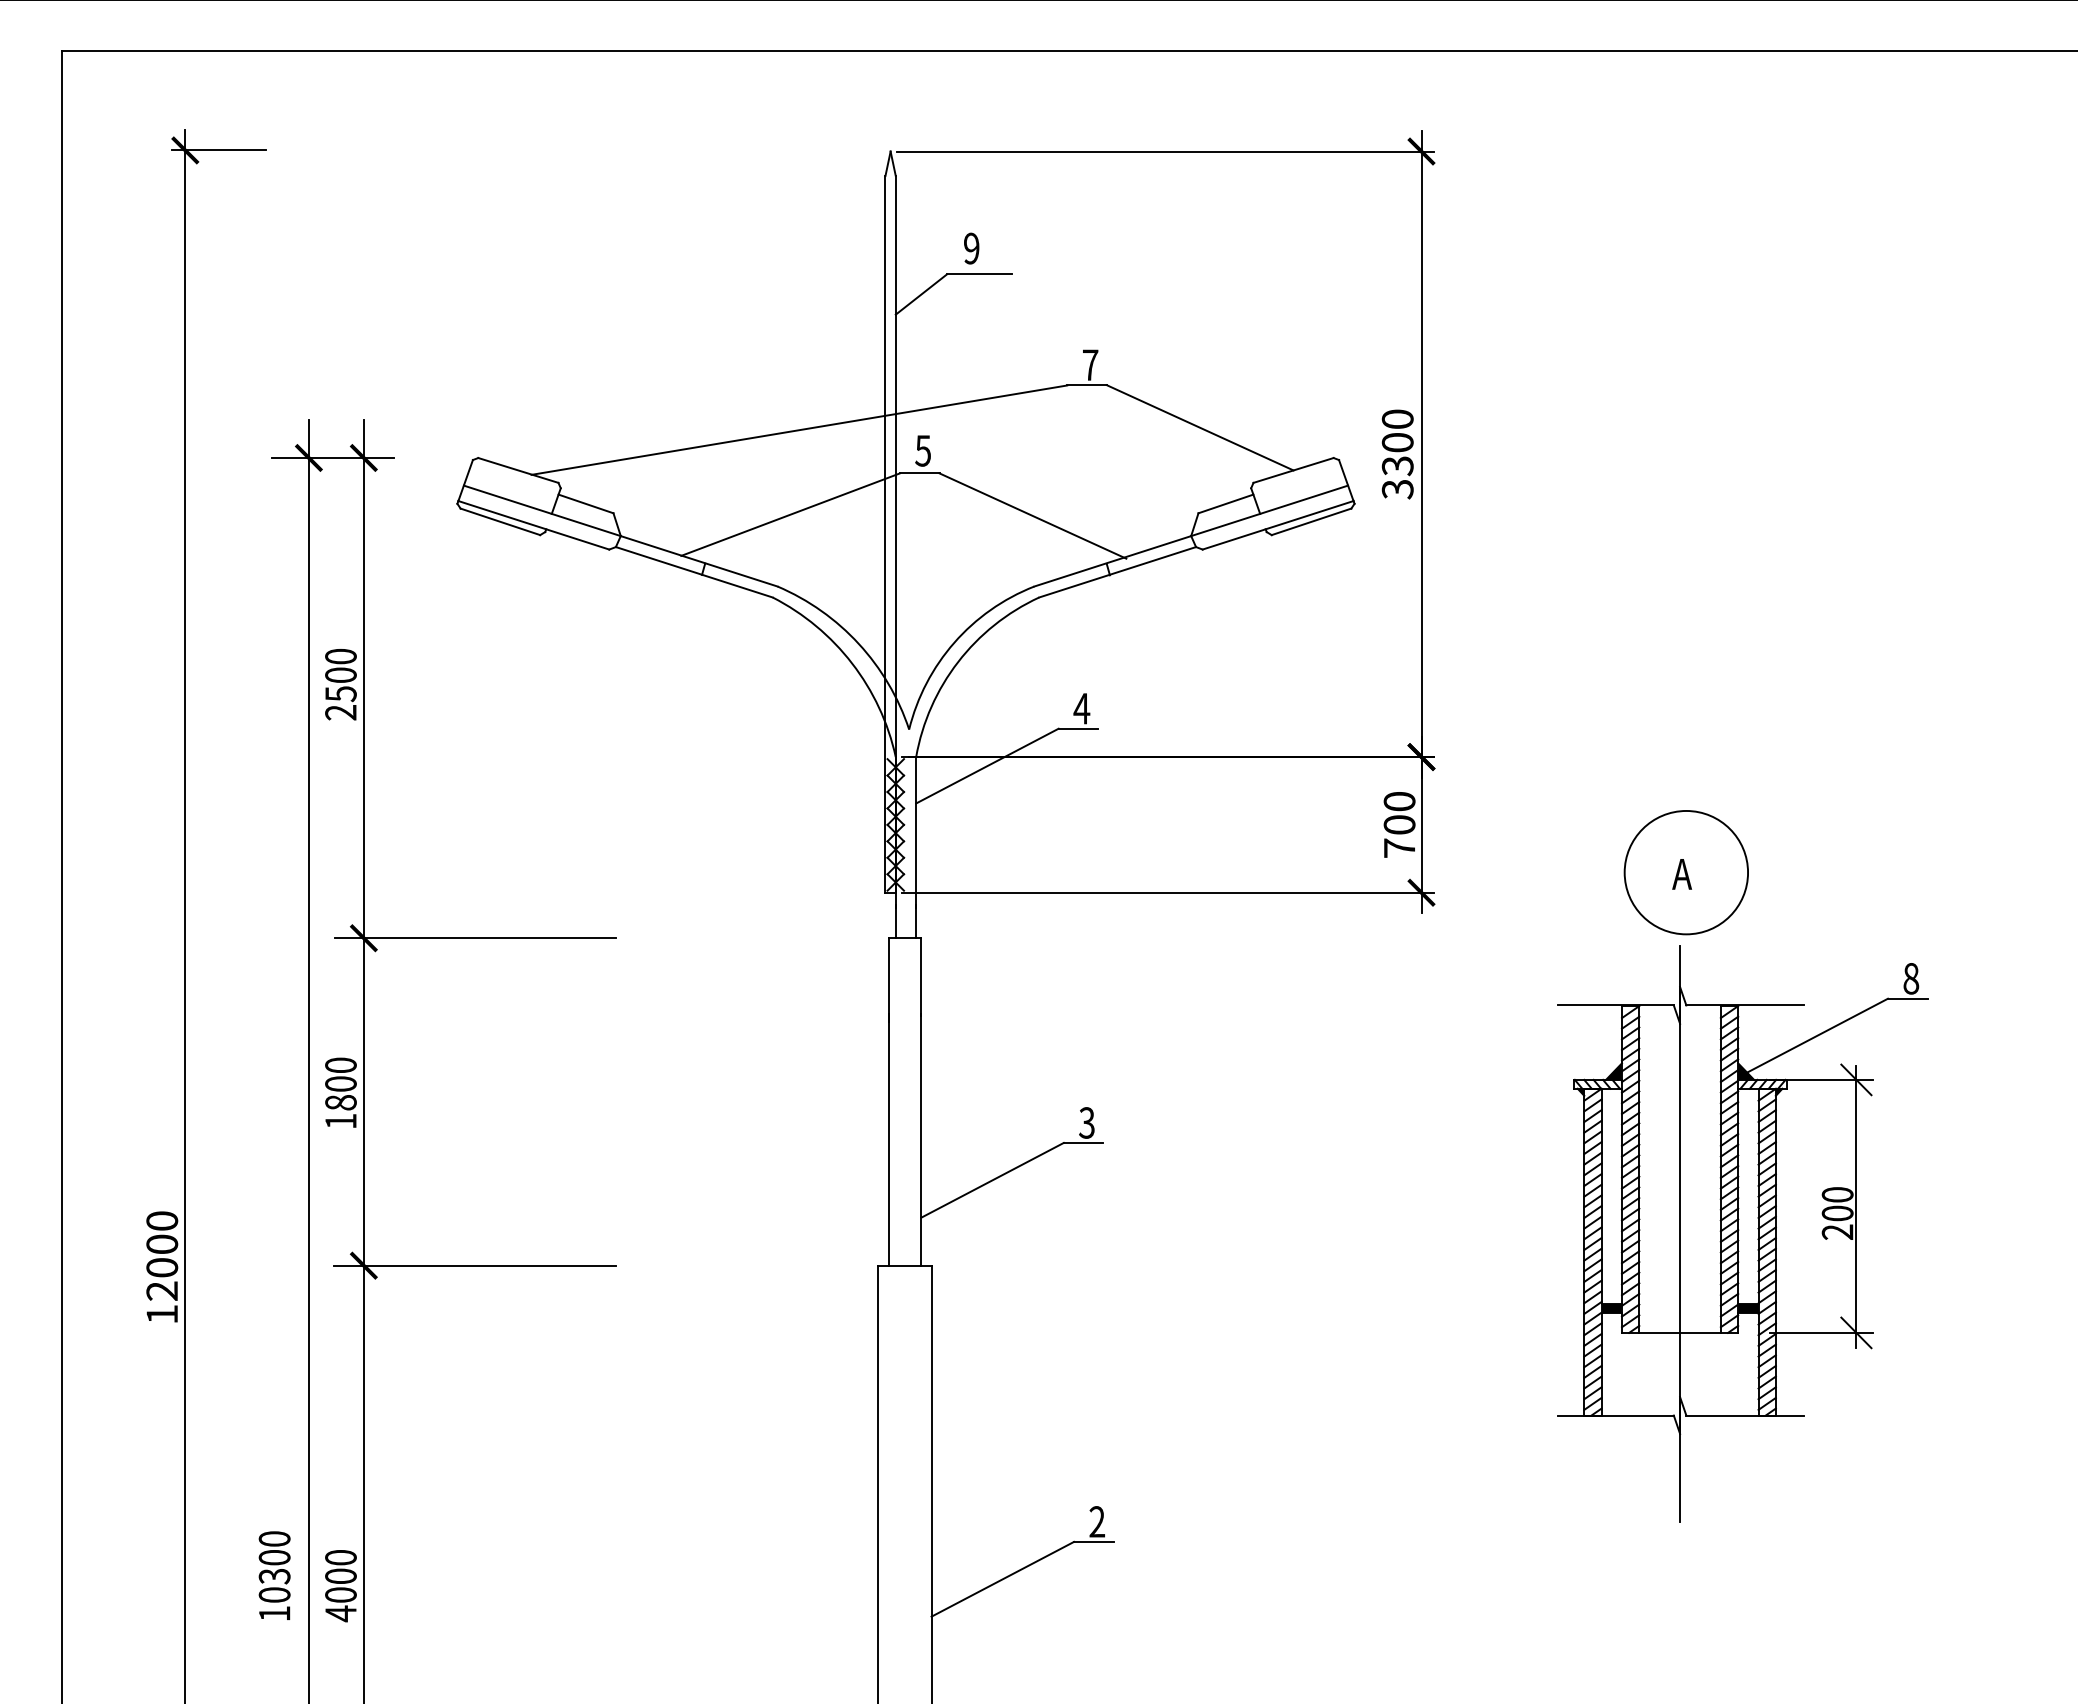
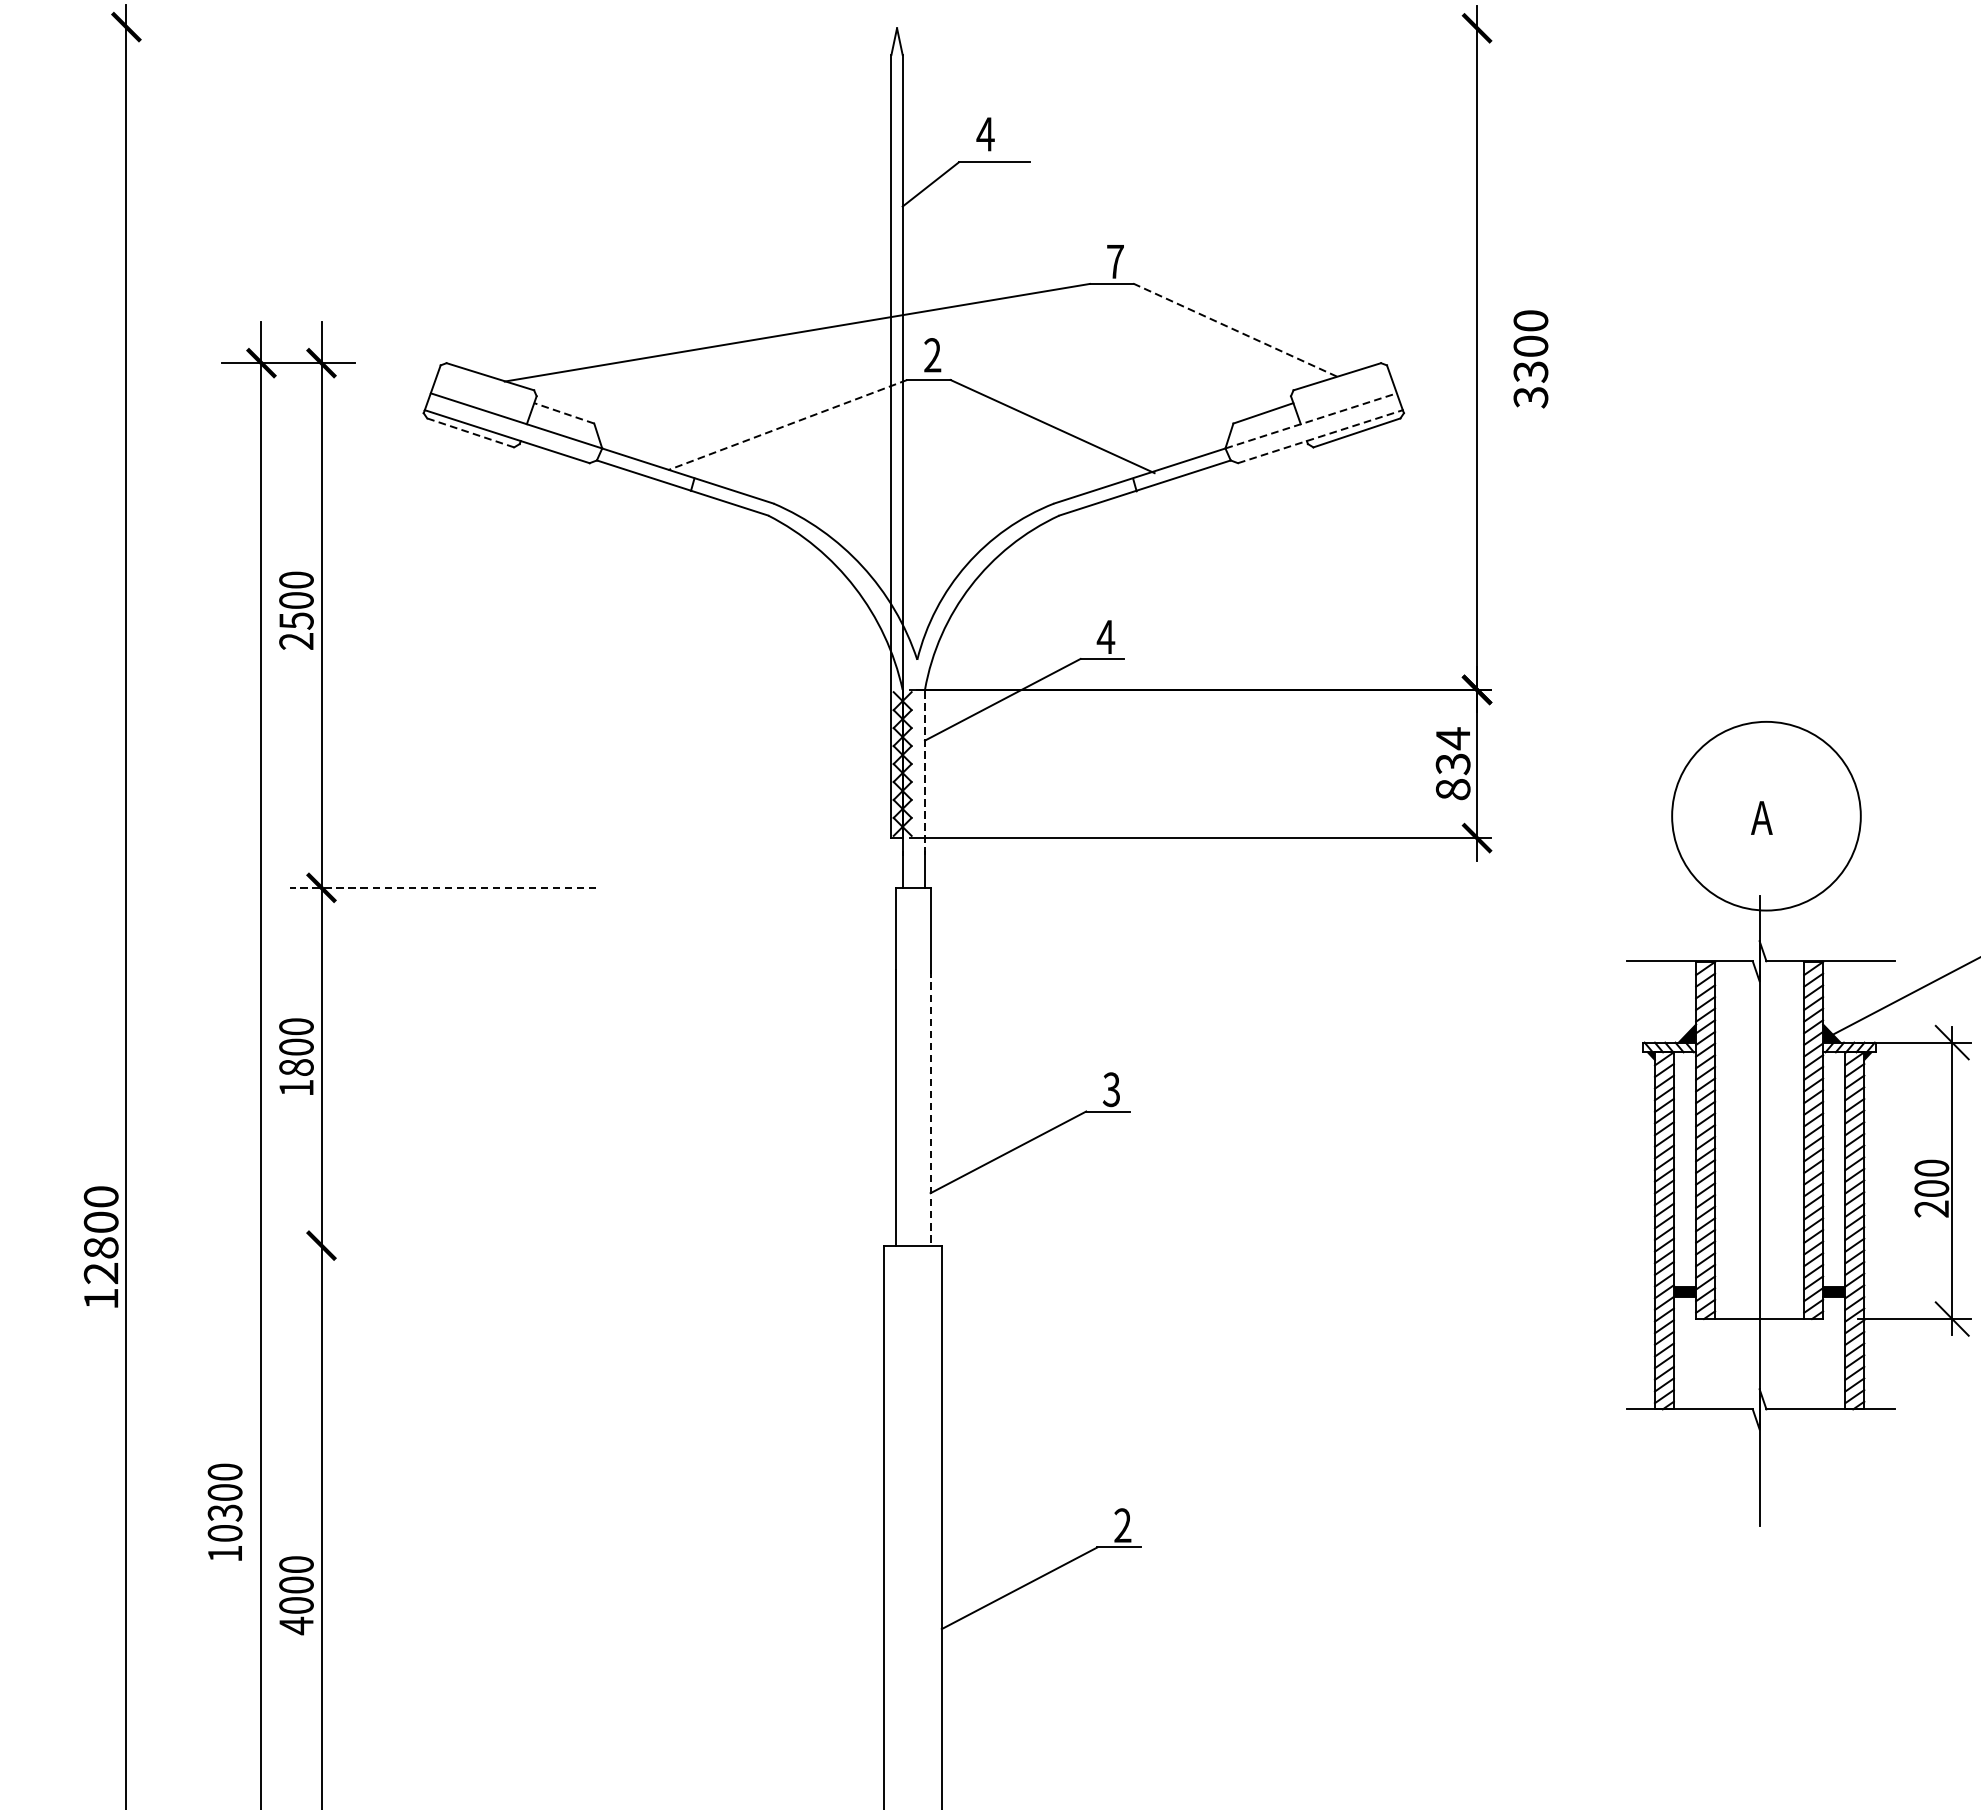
line: (218, 150) -> (162, 27), removed
line: (1165, 151) -> (1197, 28), removed
text: (971, 248) -> (985, 134), 9 -> 4
line: (1200, 427) -> (1235, 329), solid -> dashed
text: (922, 450) -> (931, 354), 5 -> 2
text: (1397, 454) -> (1530, 359), moved
line: (585, 503) -> (563, 412), solid -> dashed
line: (1270, 510) -> (1312, 420), solid -> dashed
line: (790, 514) -> (787, 424), solid -> dashed
line: (500, 521) -> (470, 432), solid -> dashed
line: (1278, 525) -> (1320, 436), solid -> dashed
text: (1399, 824) -> (1453, 763), 700 -> 834
line: (916, 832) -> (925, 772), solid -> dashed
circle: (1686, 872) -> (1766, 816), size x1.4
line: (474, 938) -> (442, 888), solid -> dashed
line: (921, 1139) -> (930, 1107), solid -> dashed
line: (474, 1265) -> (442, 1245), removed
text: (162, 1267) -> (101, 1247), 12000 -> 12800
text: (274, 1575) -> (224, 1512), moved

